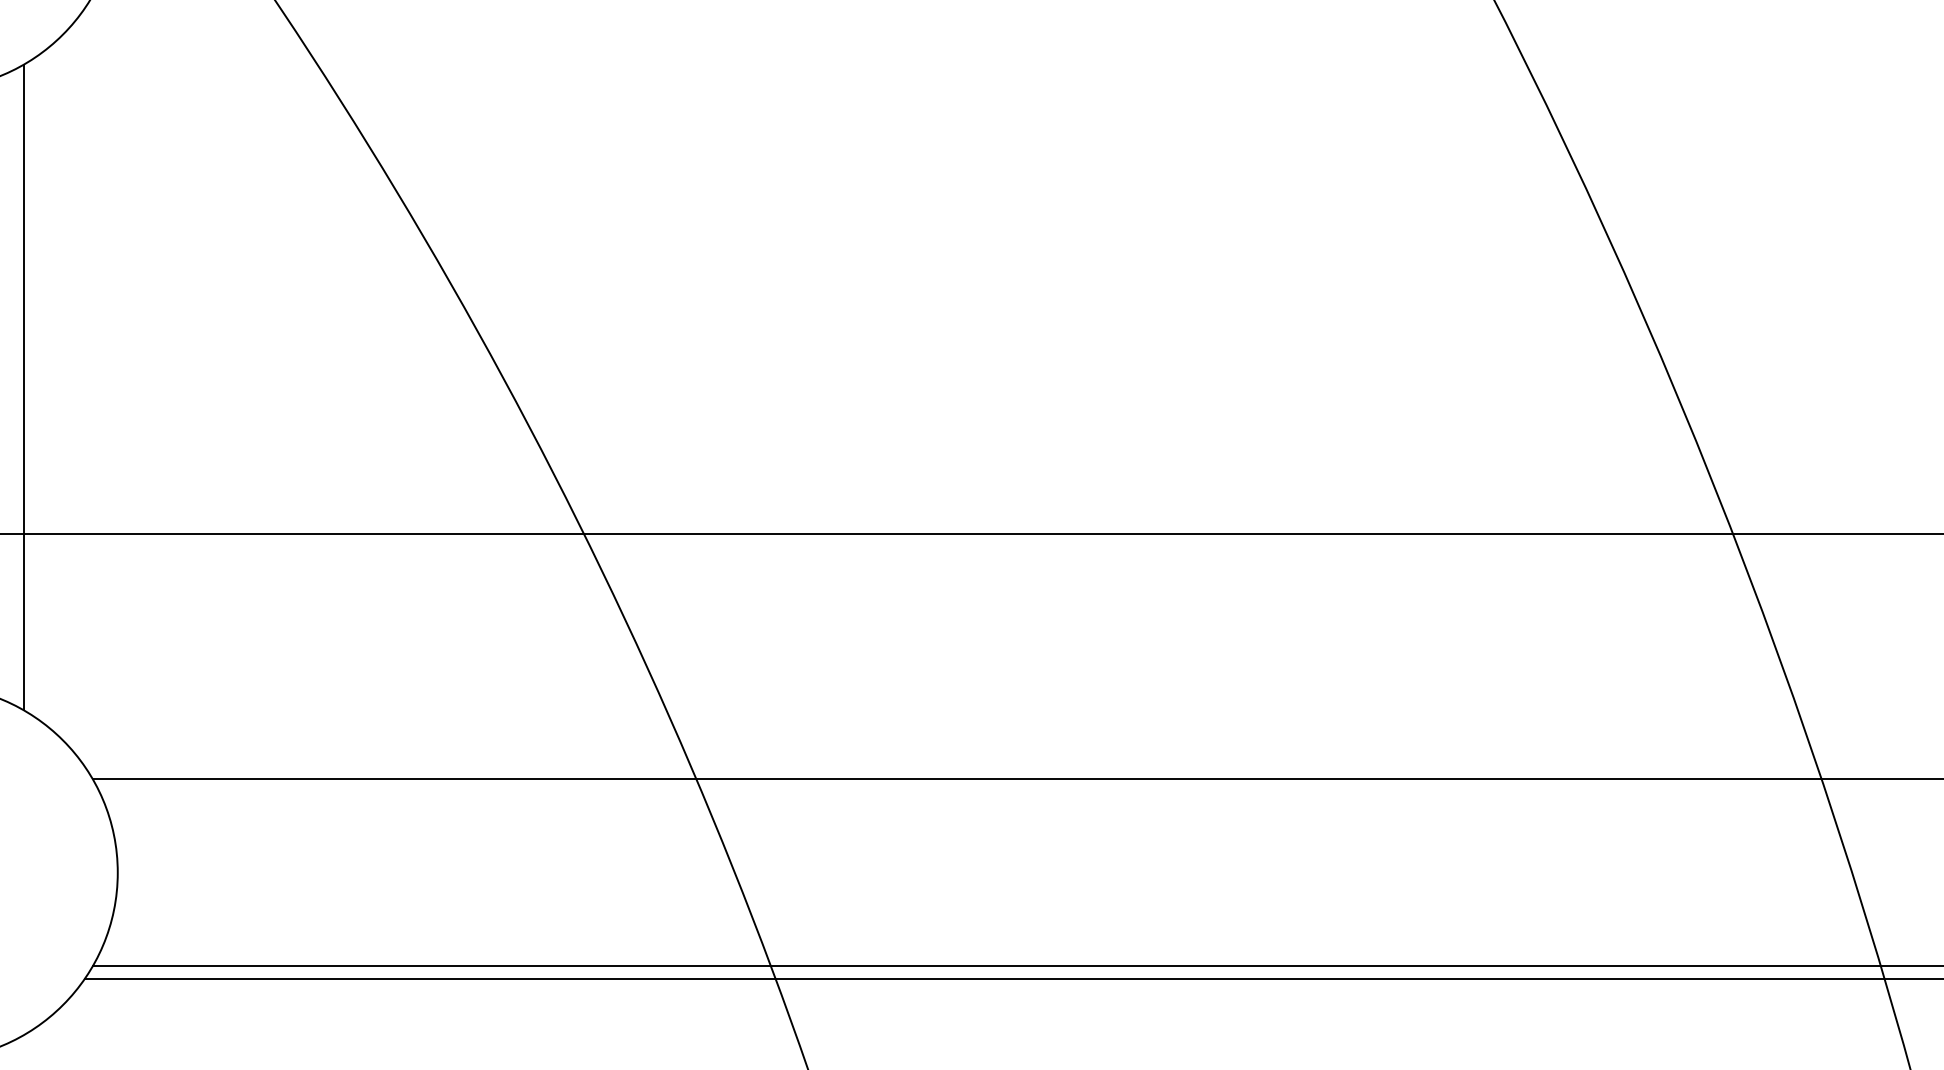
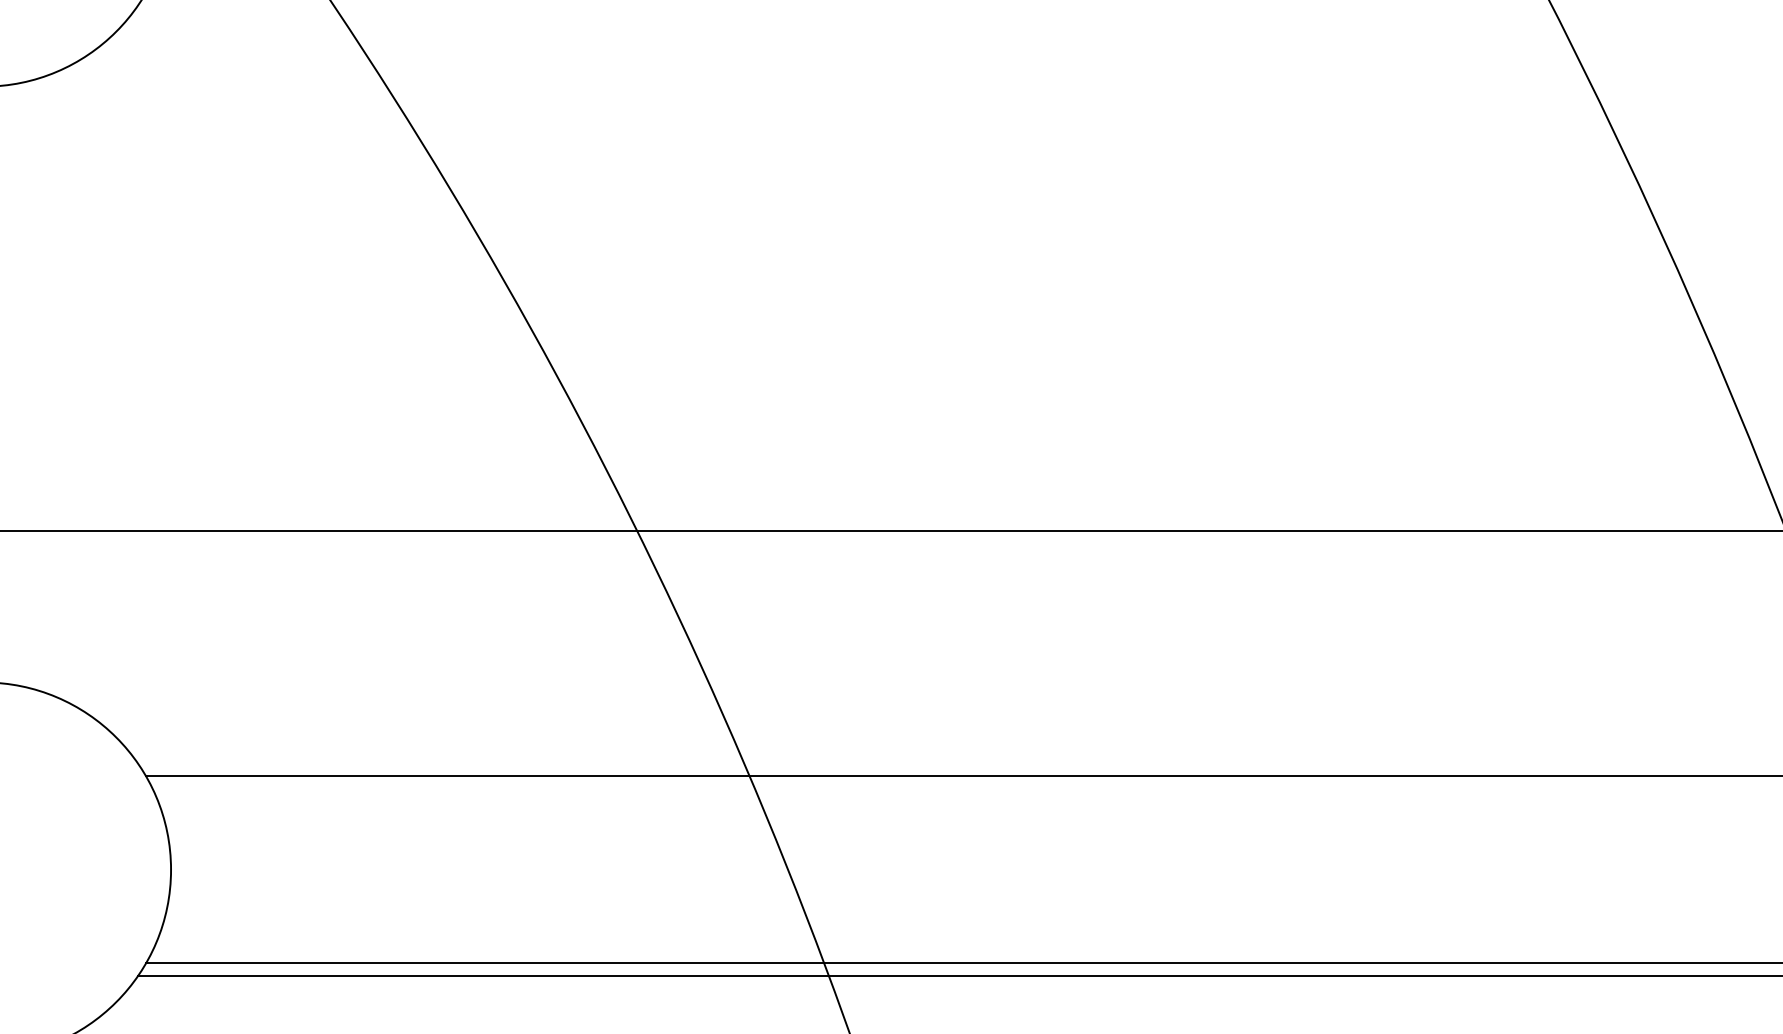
line: (24, 387) -> (77, 384), removed

